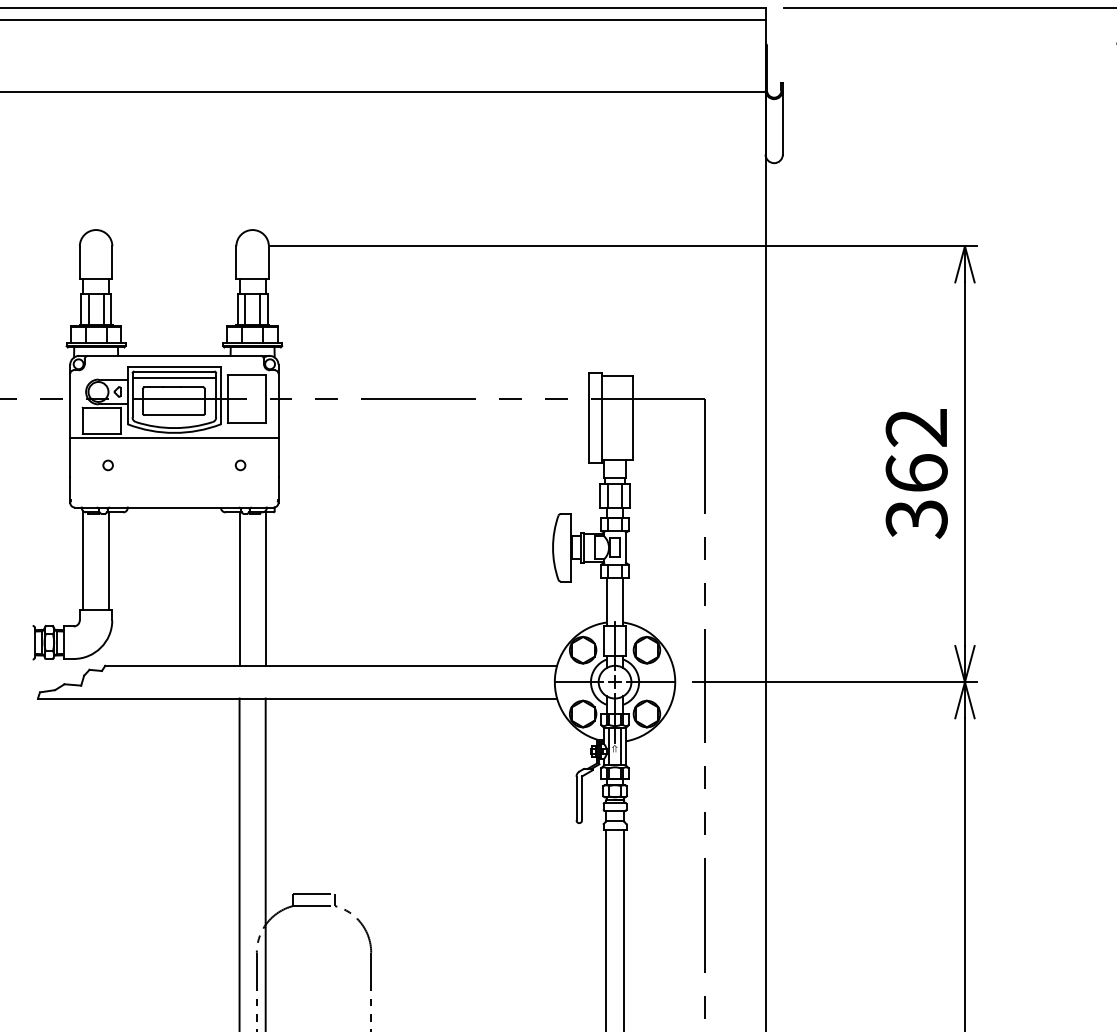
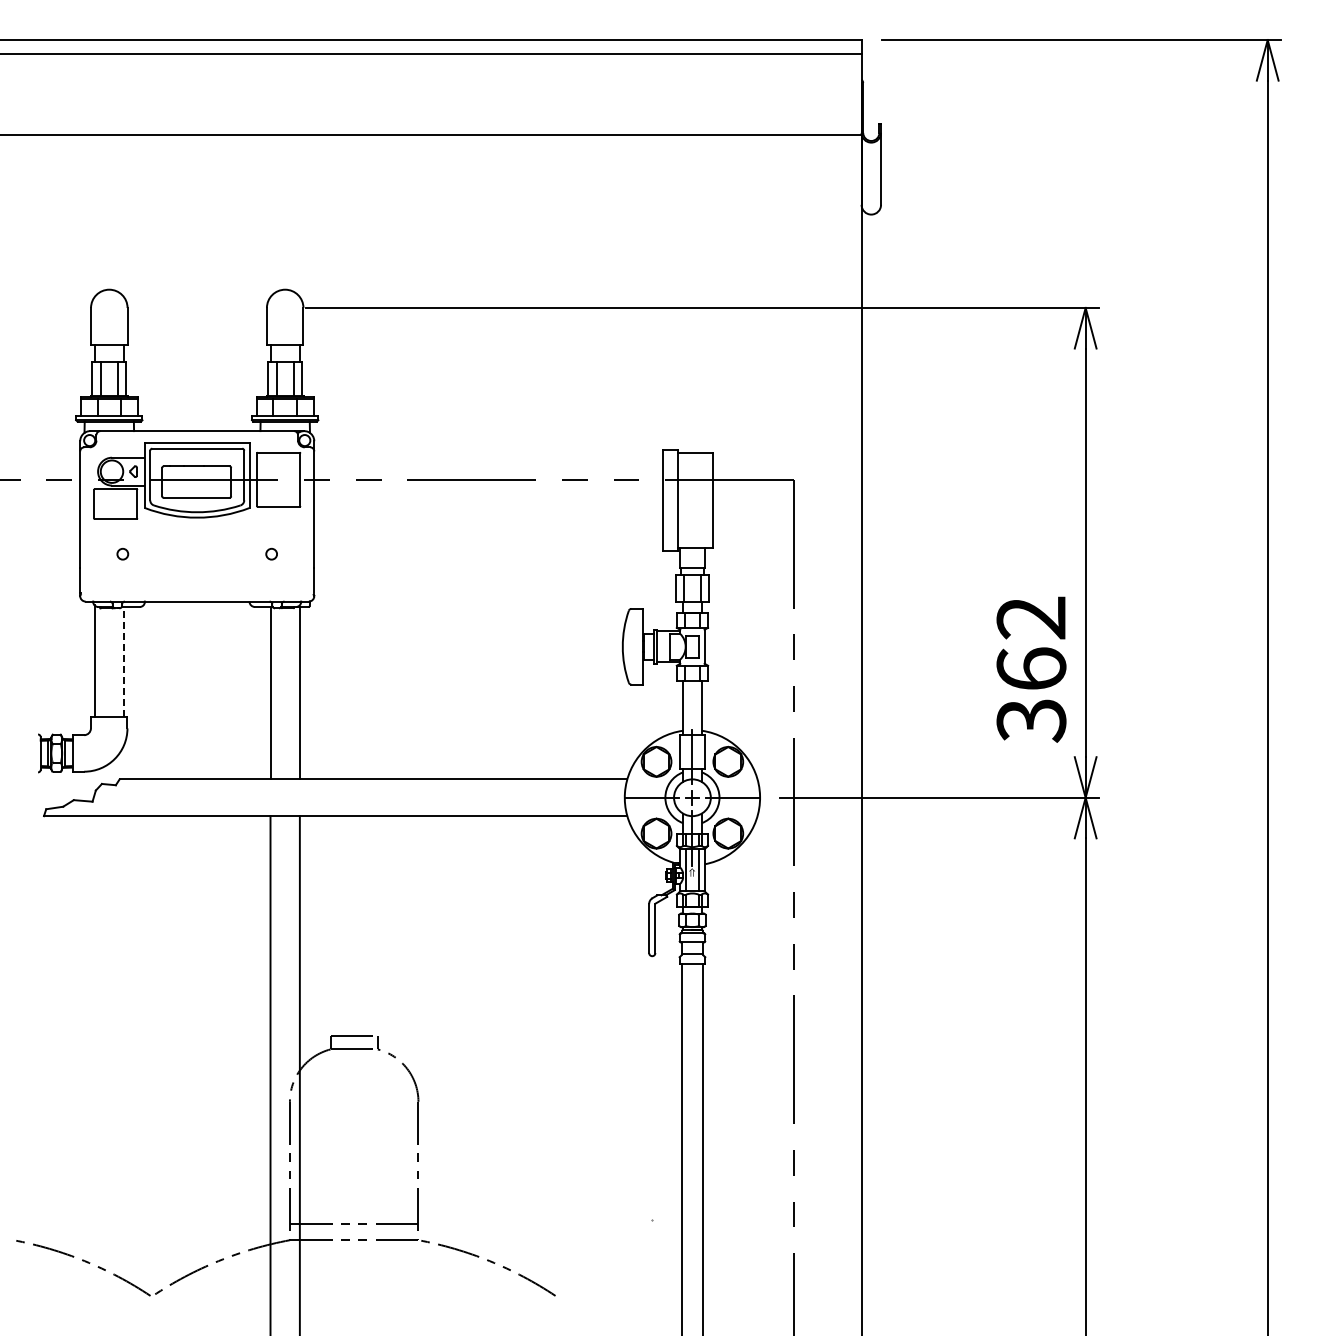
line: (174, 378) -> (197, 456), removed
line: (174, 438) -> (197, 523), removed
text: (916, 473) -> (1031, 669), moved
line: (109, 560) -> (124, 661), solid -> dashed

